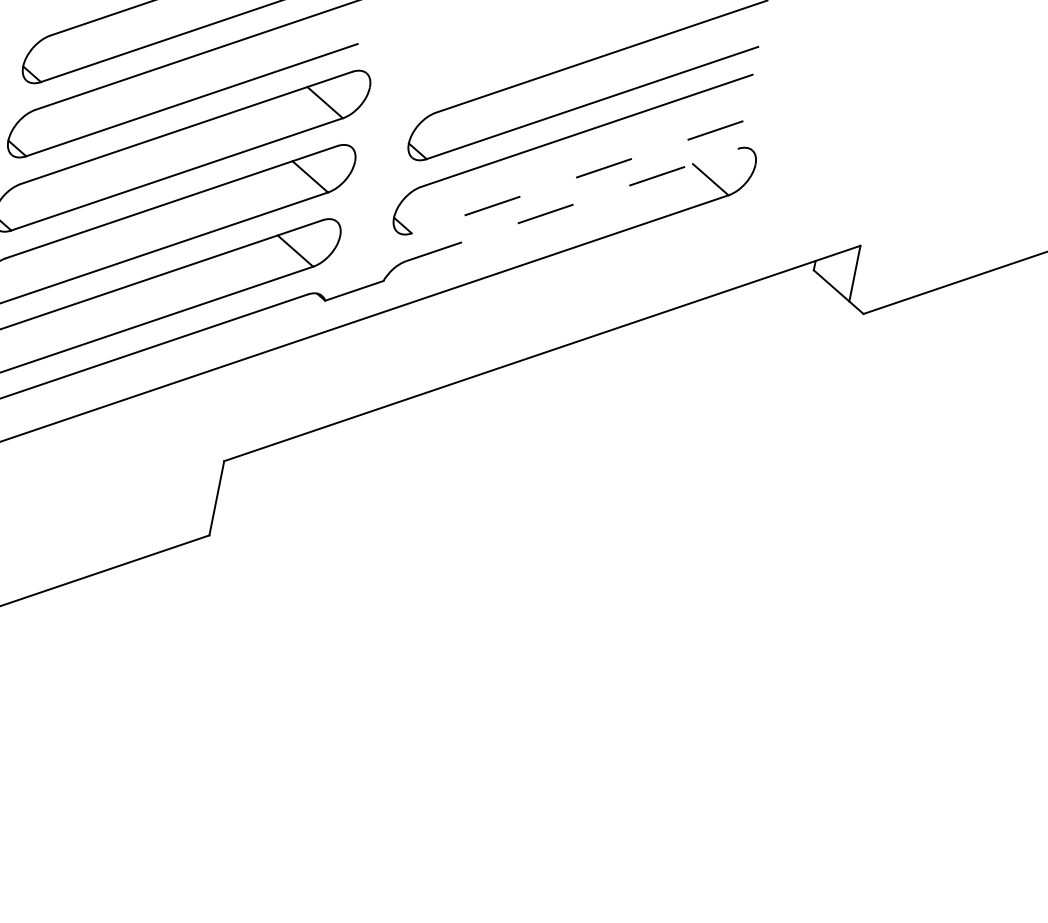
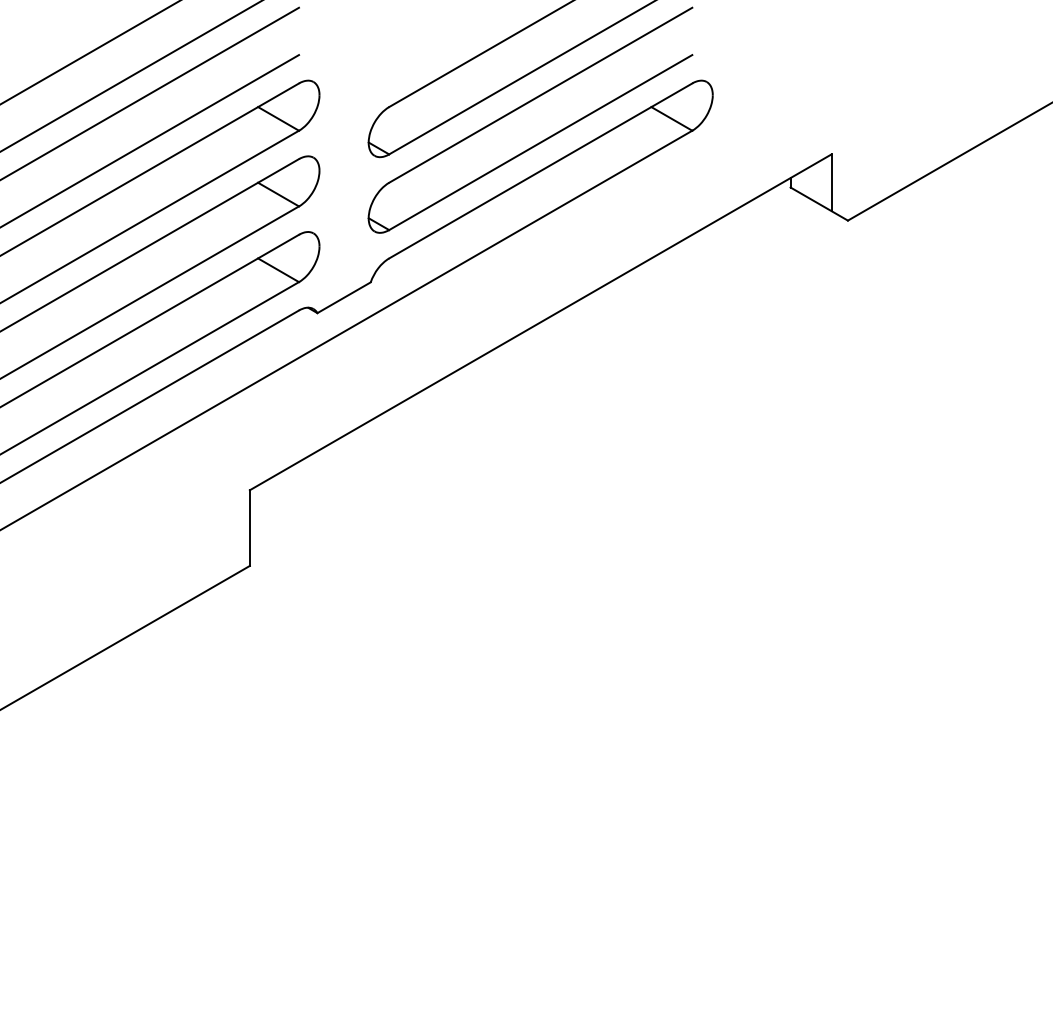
line: (577, 177) -> (540, 142), dashed -> solid
line: (572, 204) -> (541, 170), dashed -> solid

